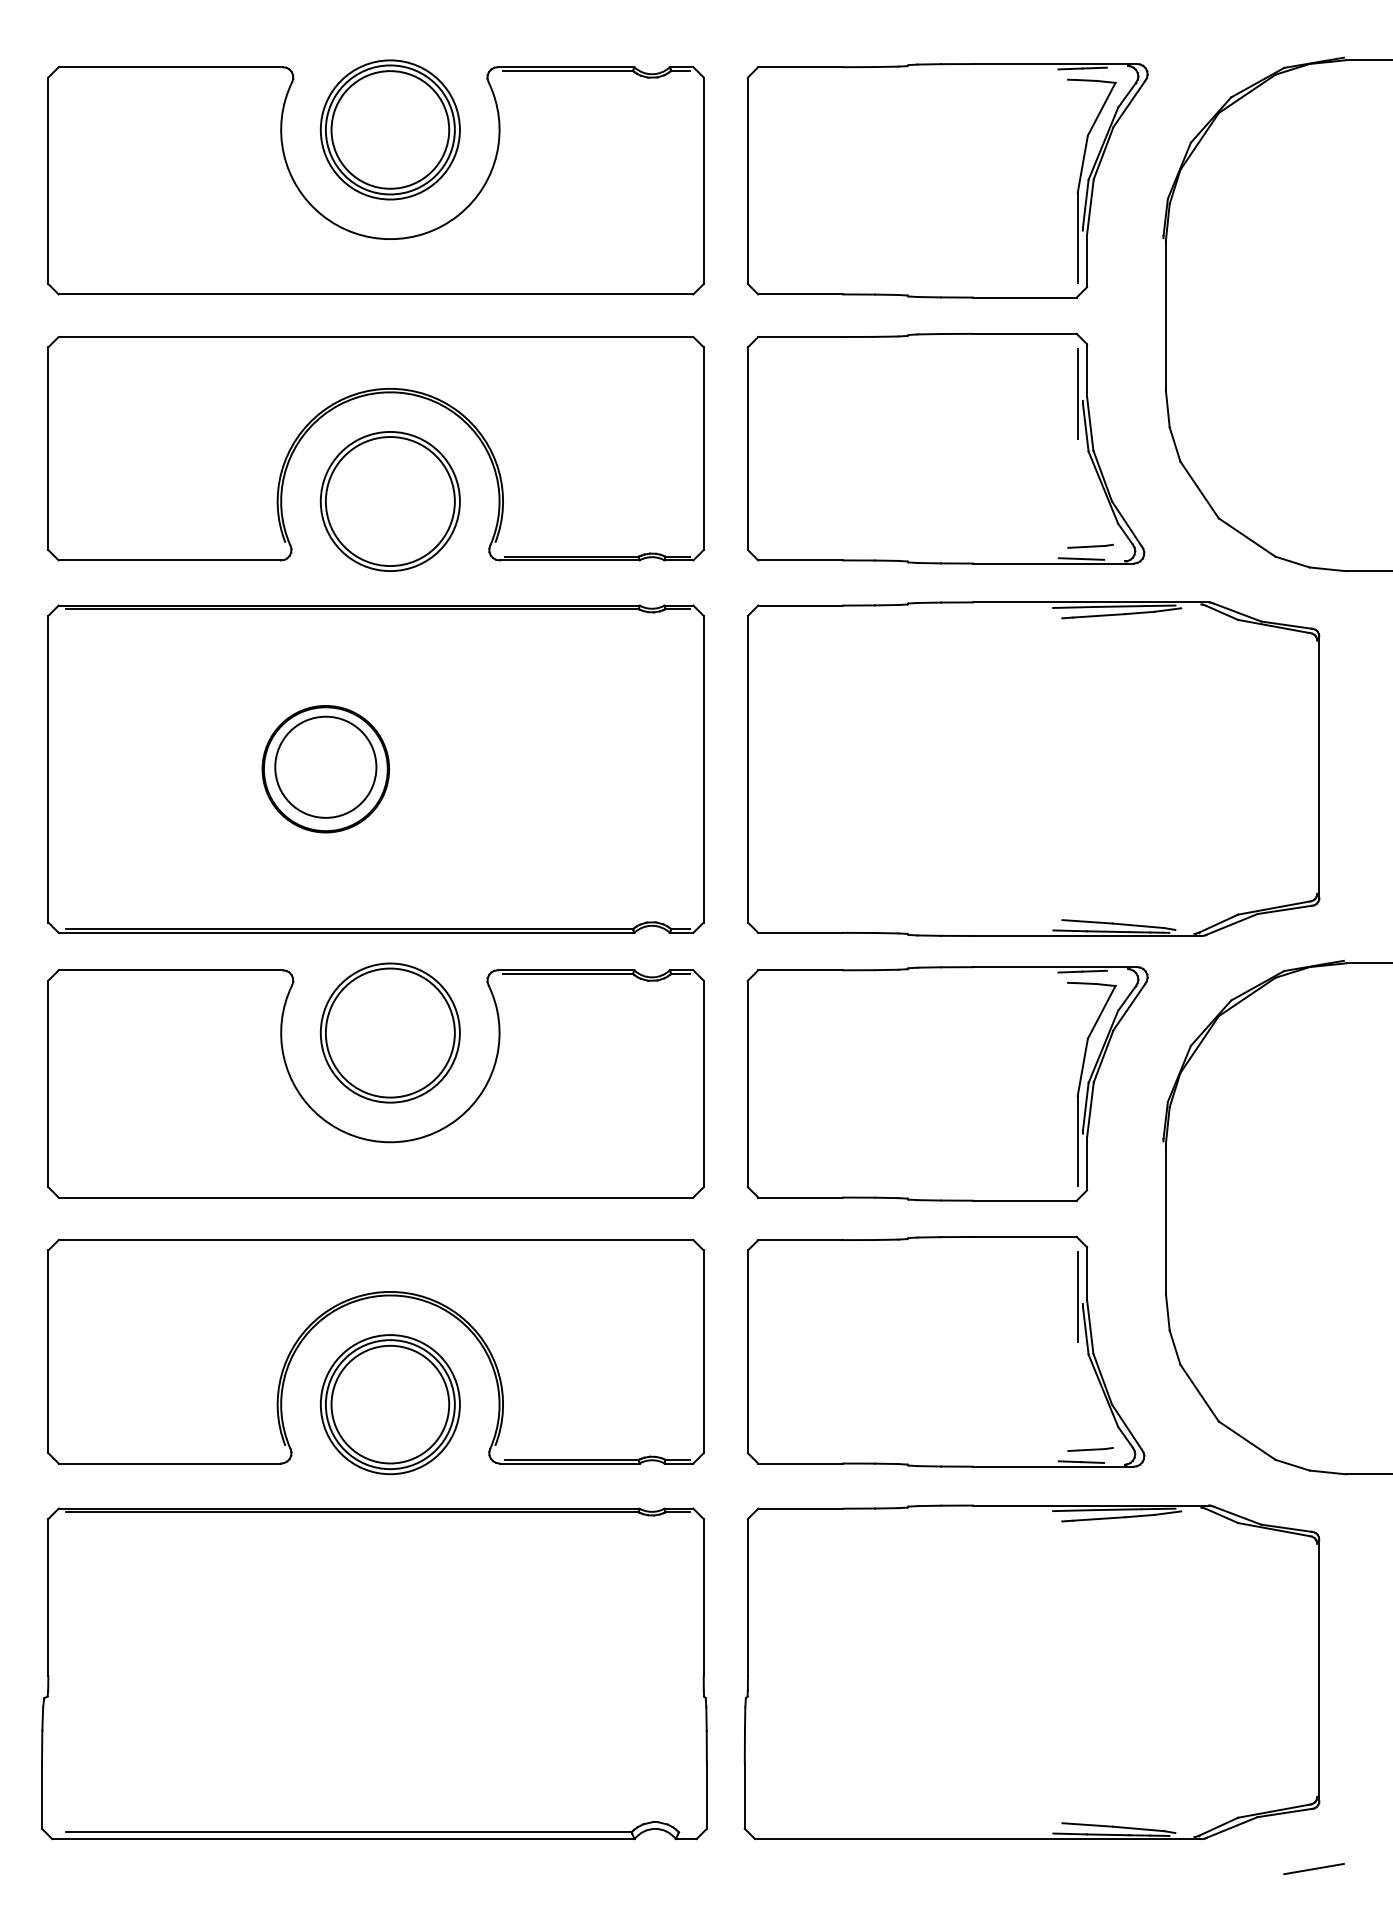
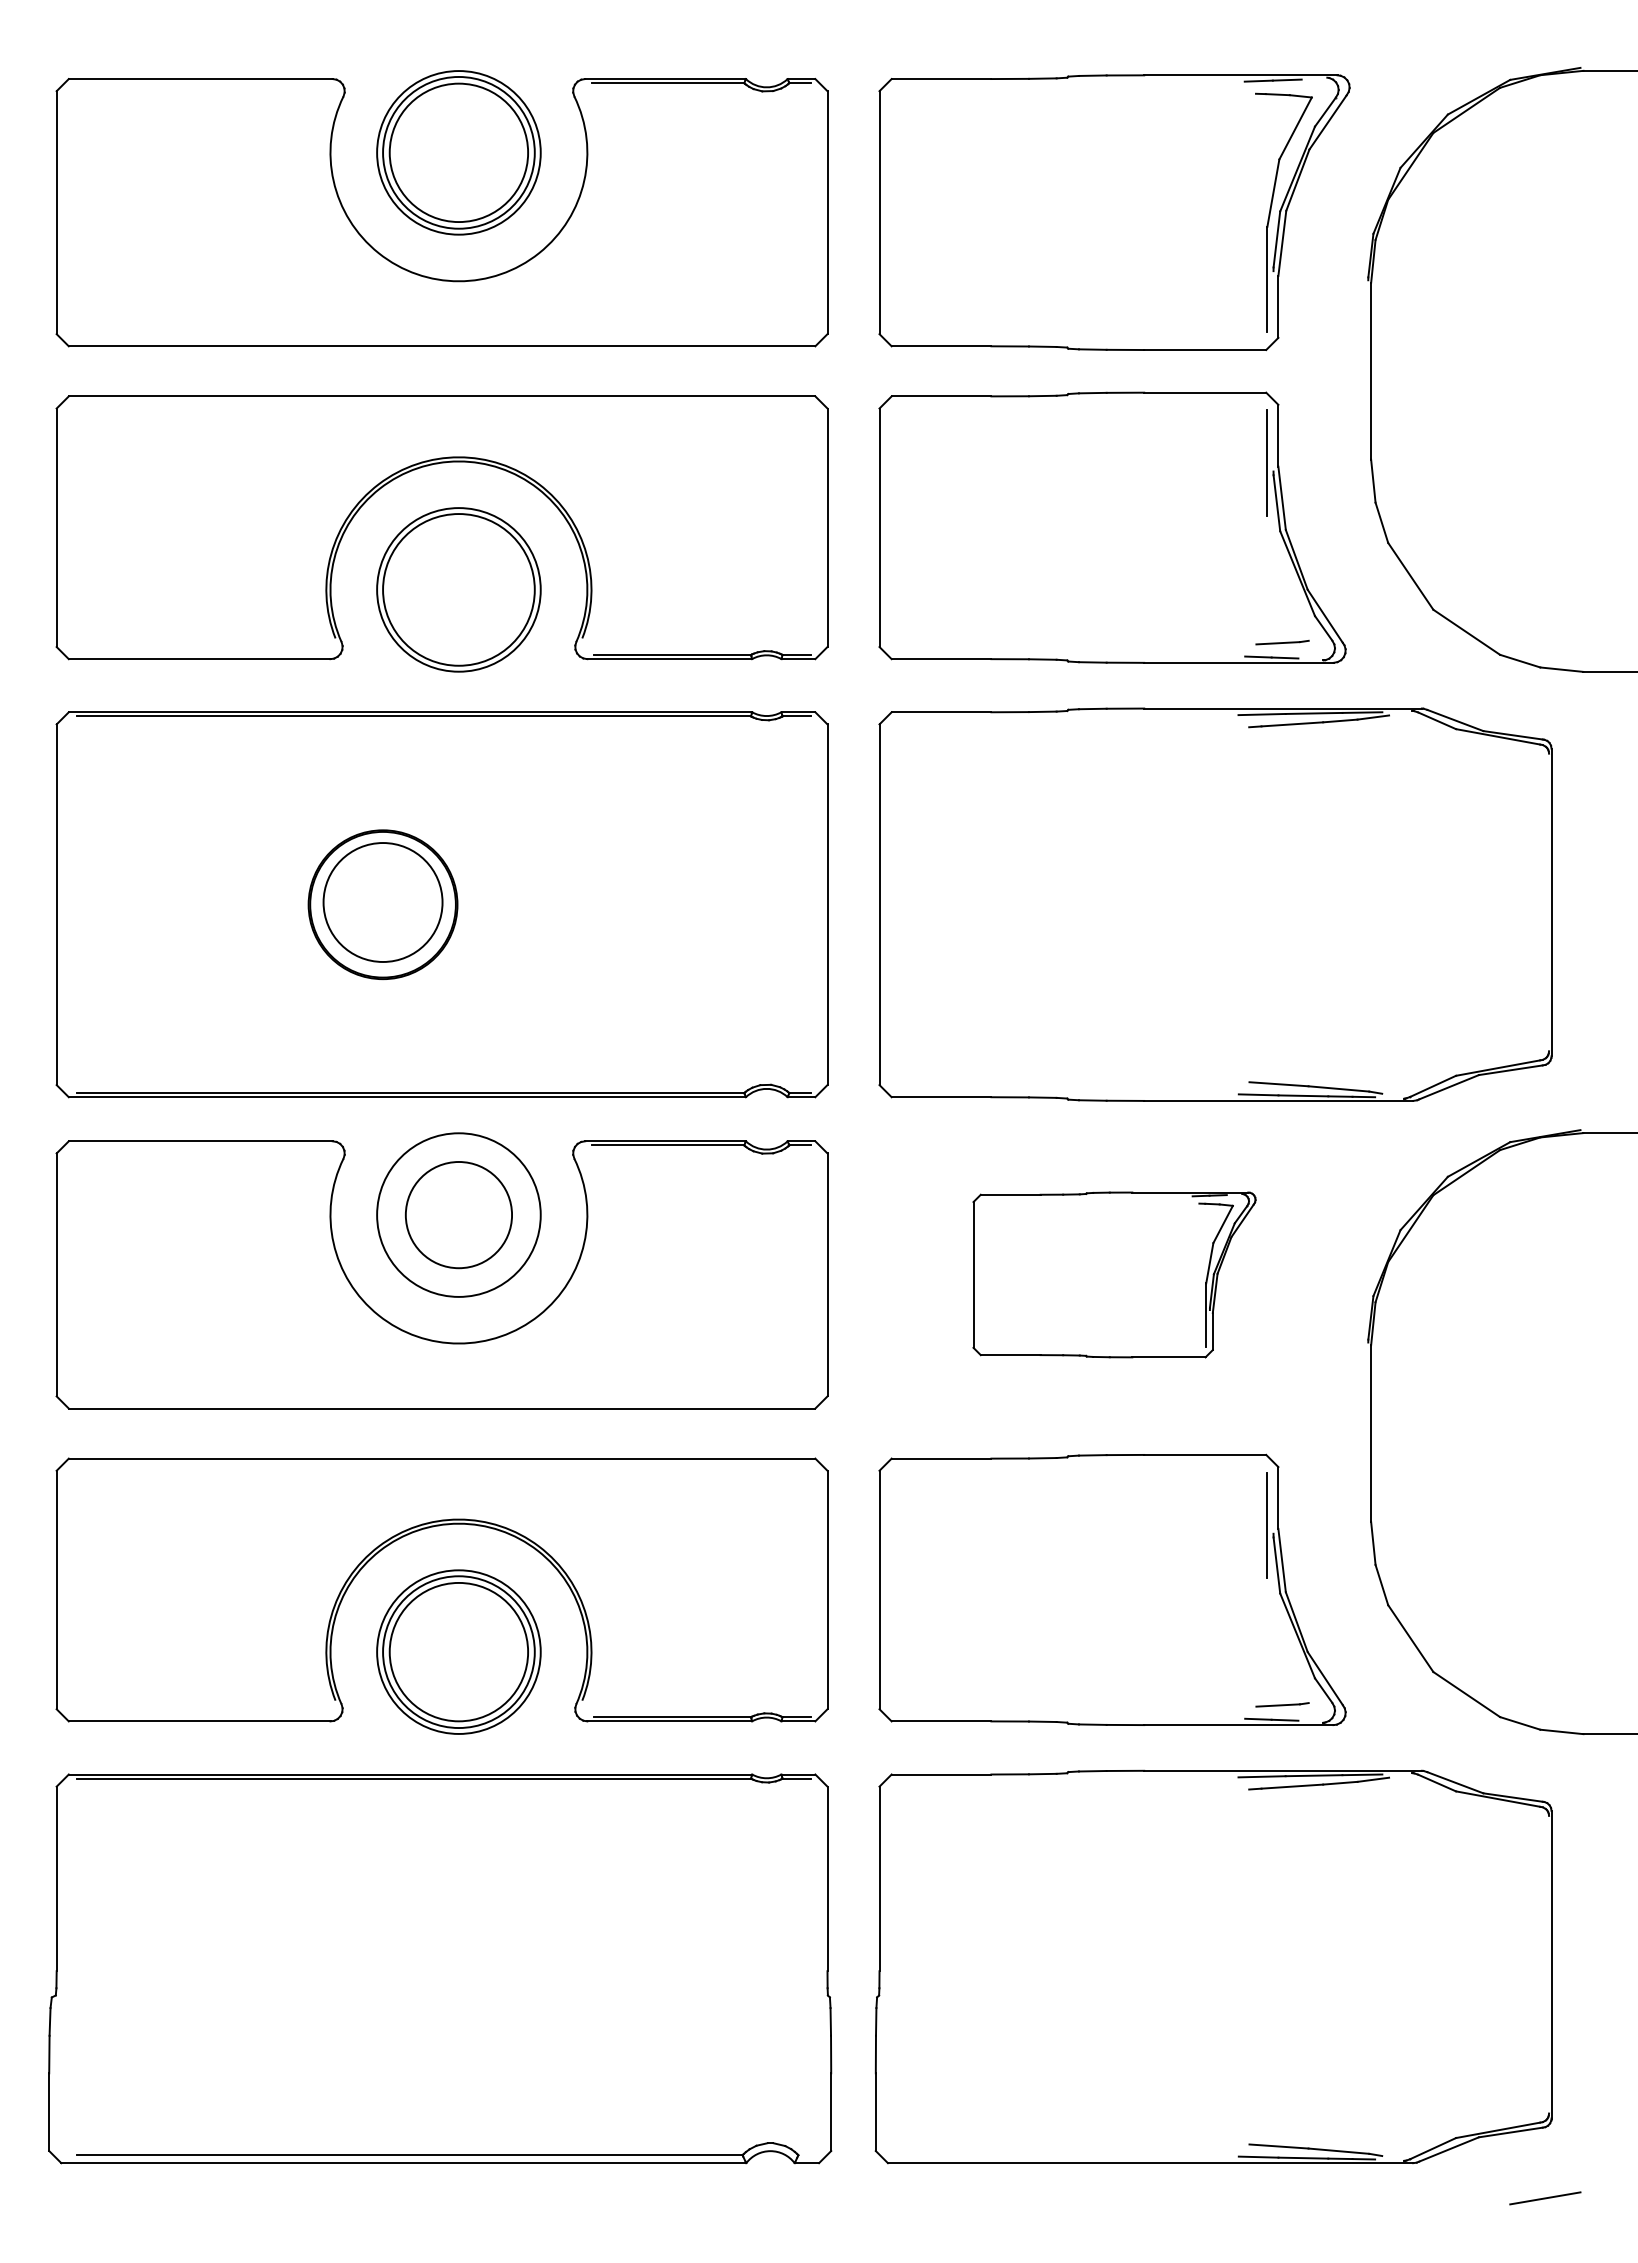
circle: (390, 1032) -> (458, 1214), size x0.7
part: (947, 1083) -> (1114, 1274), size x0.6

